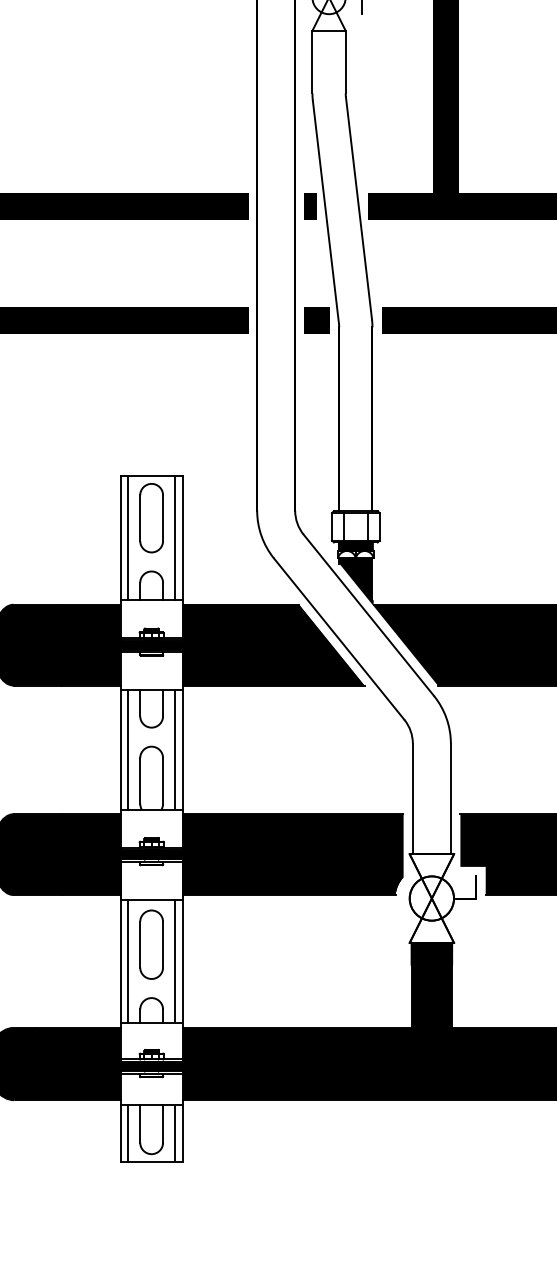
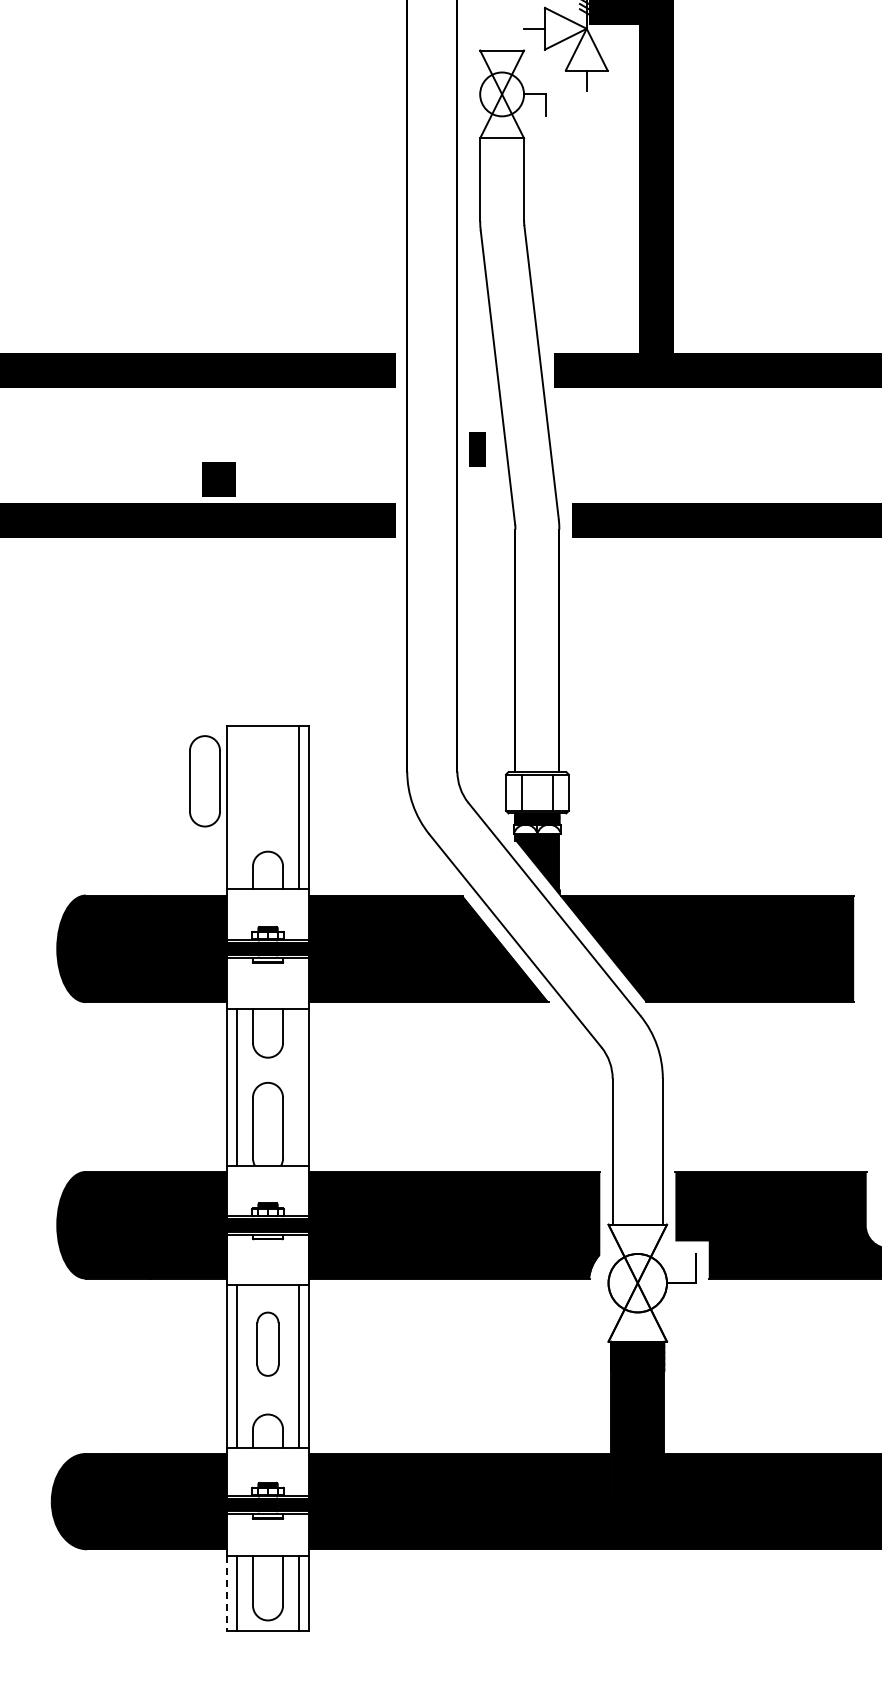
line: (310, 206) -> (477, 449), moved
line: (316, 320) -> (218, 479), moved
part: (151, 518) -> (204, 781), moved
line: (128, 538) -> (237, 807), removed
line: (174, 749) -> (298, 1086), removed
part: (151, 945) -> (267, 1344), size x0.7
line: (120, 1133) -> (227, 1593), solid -> dashed

